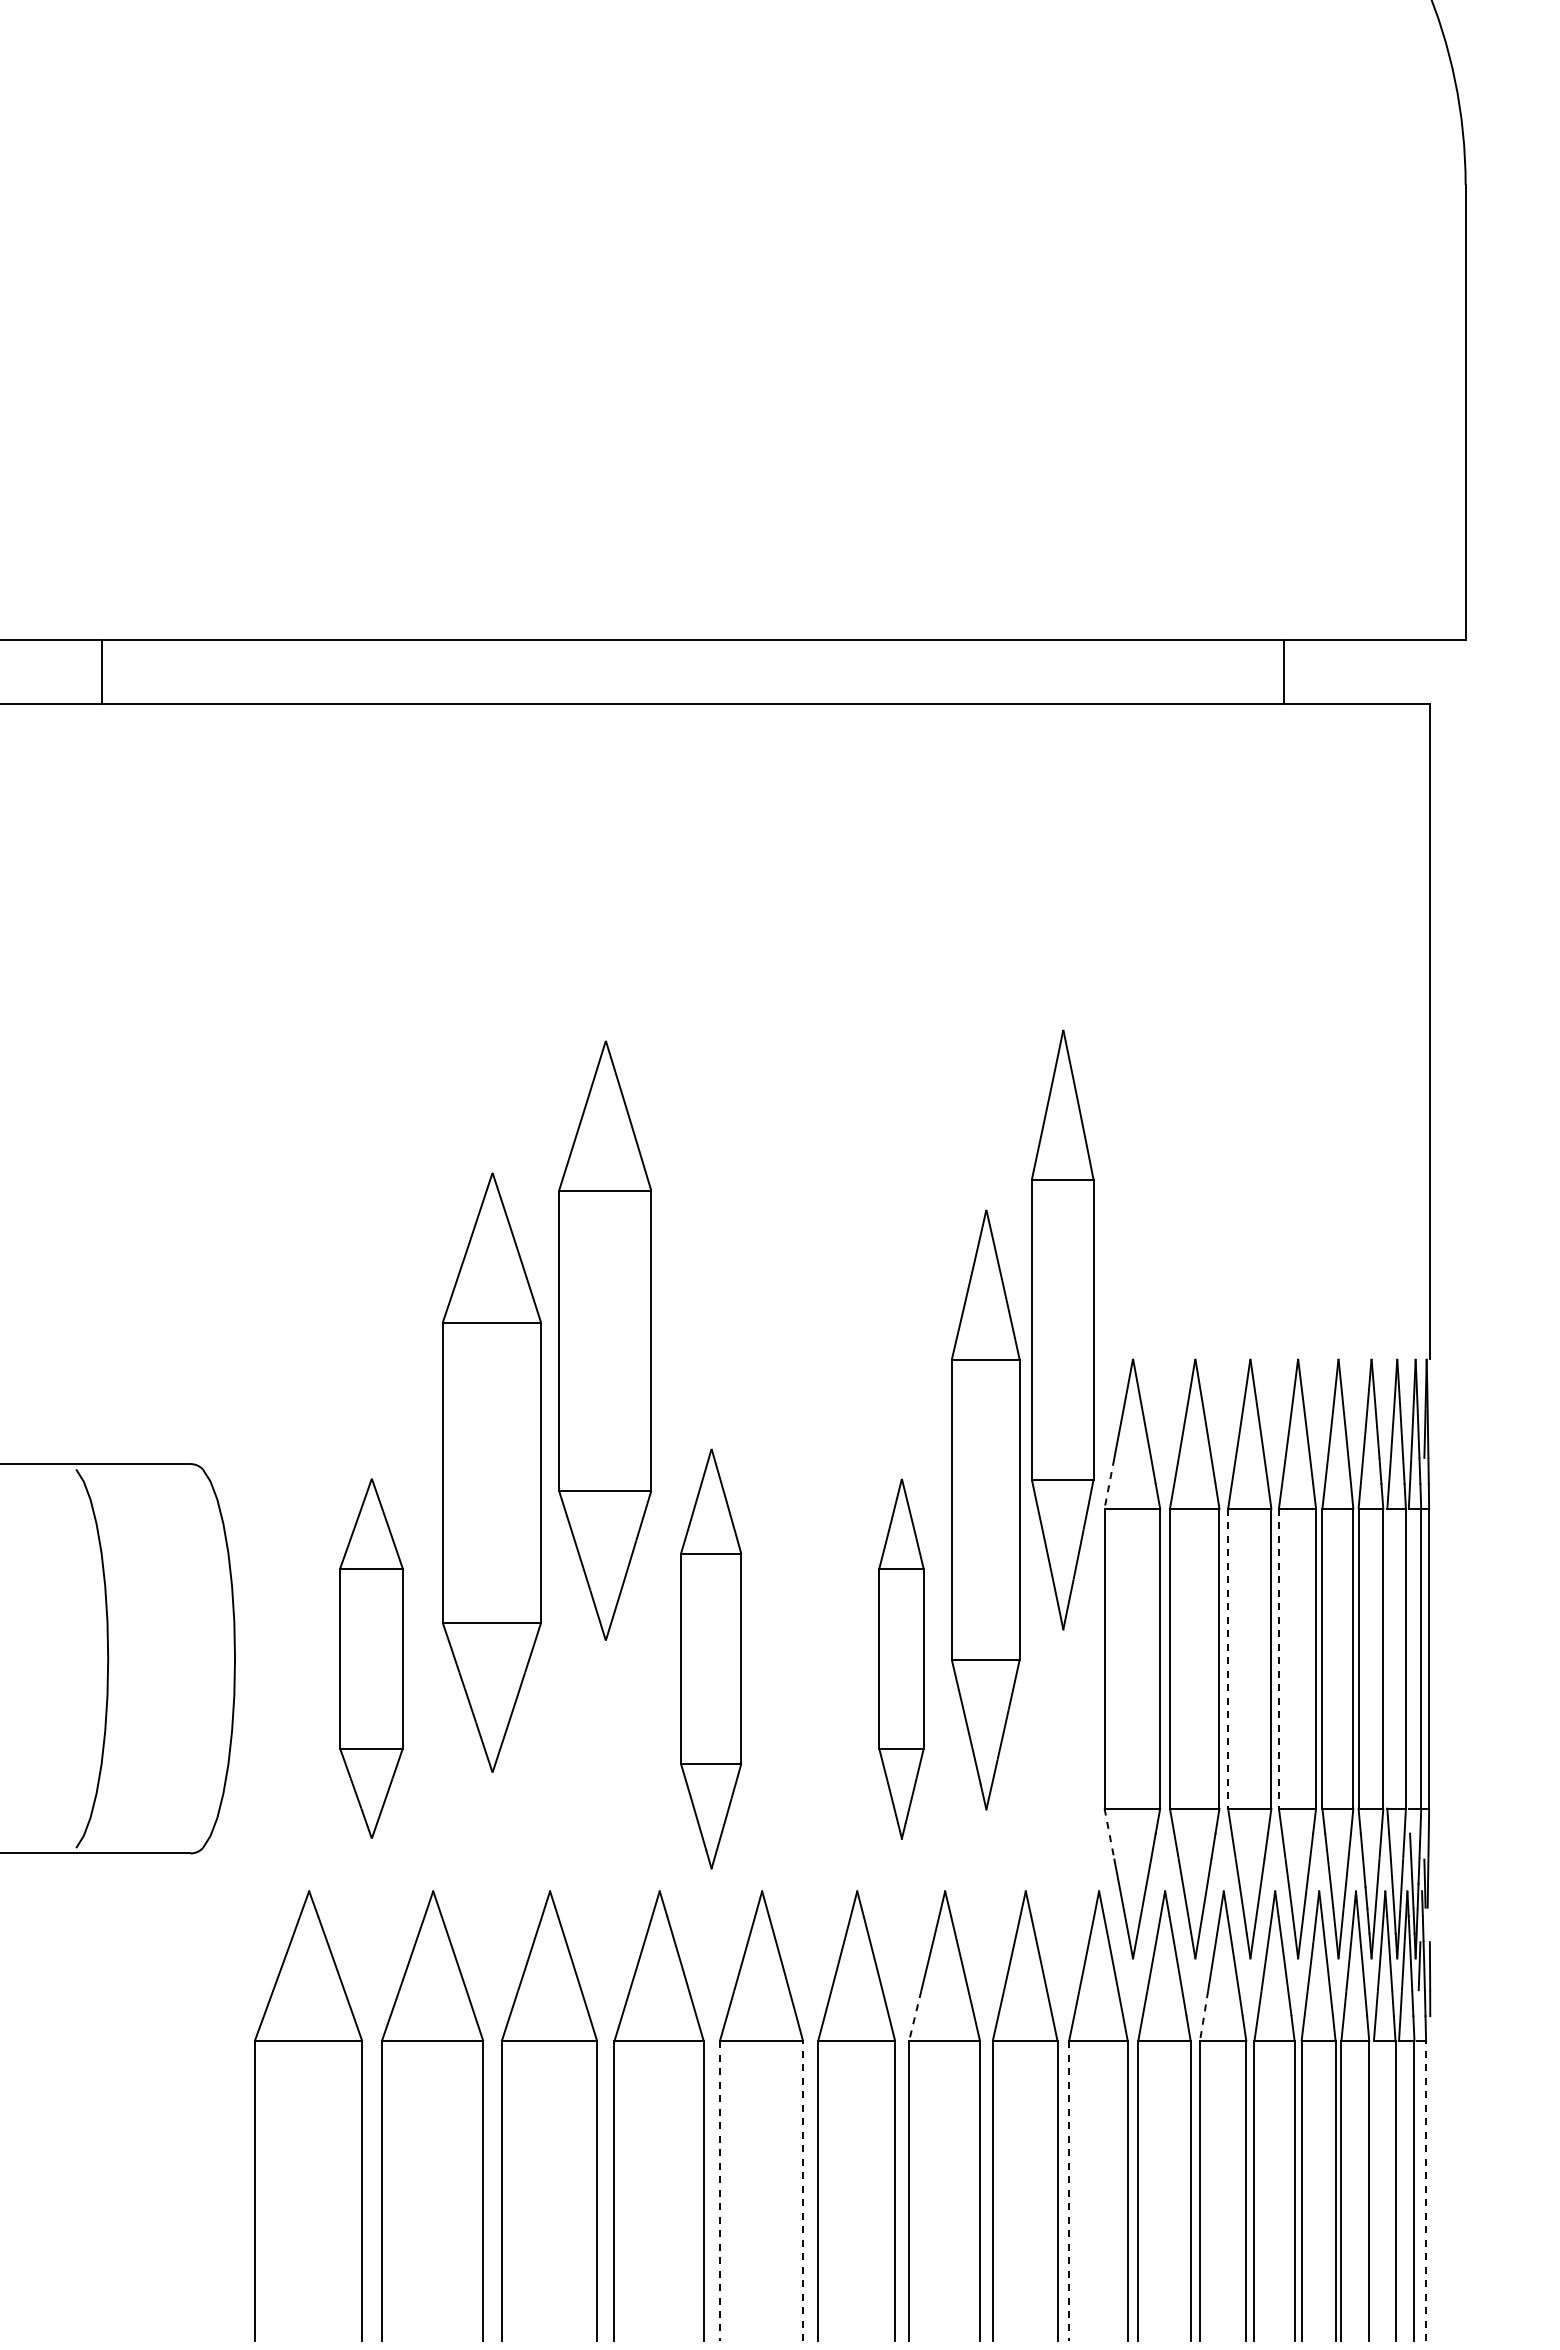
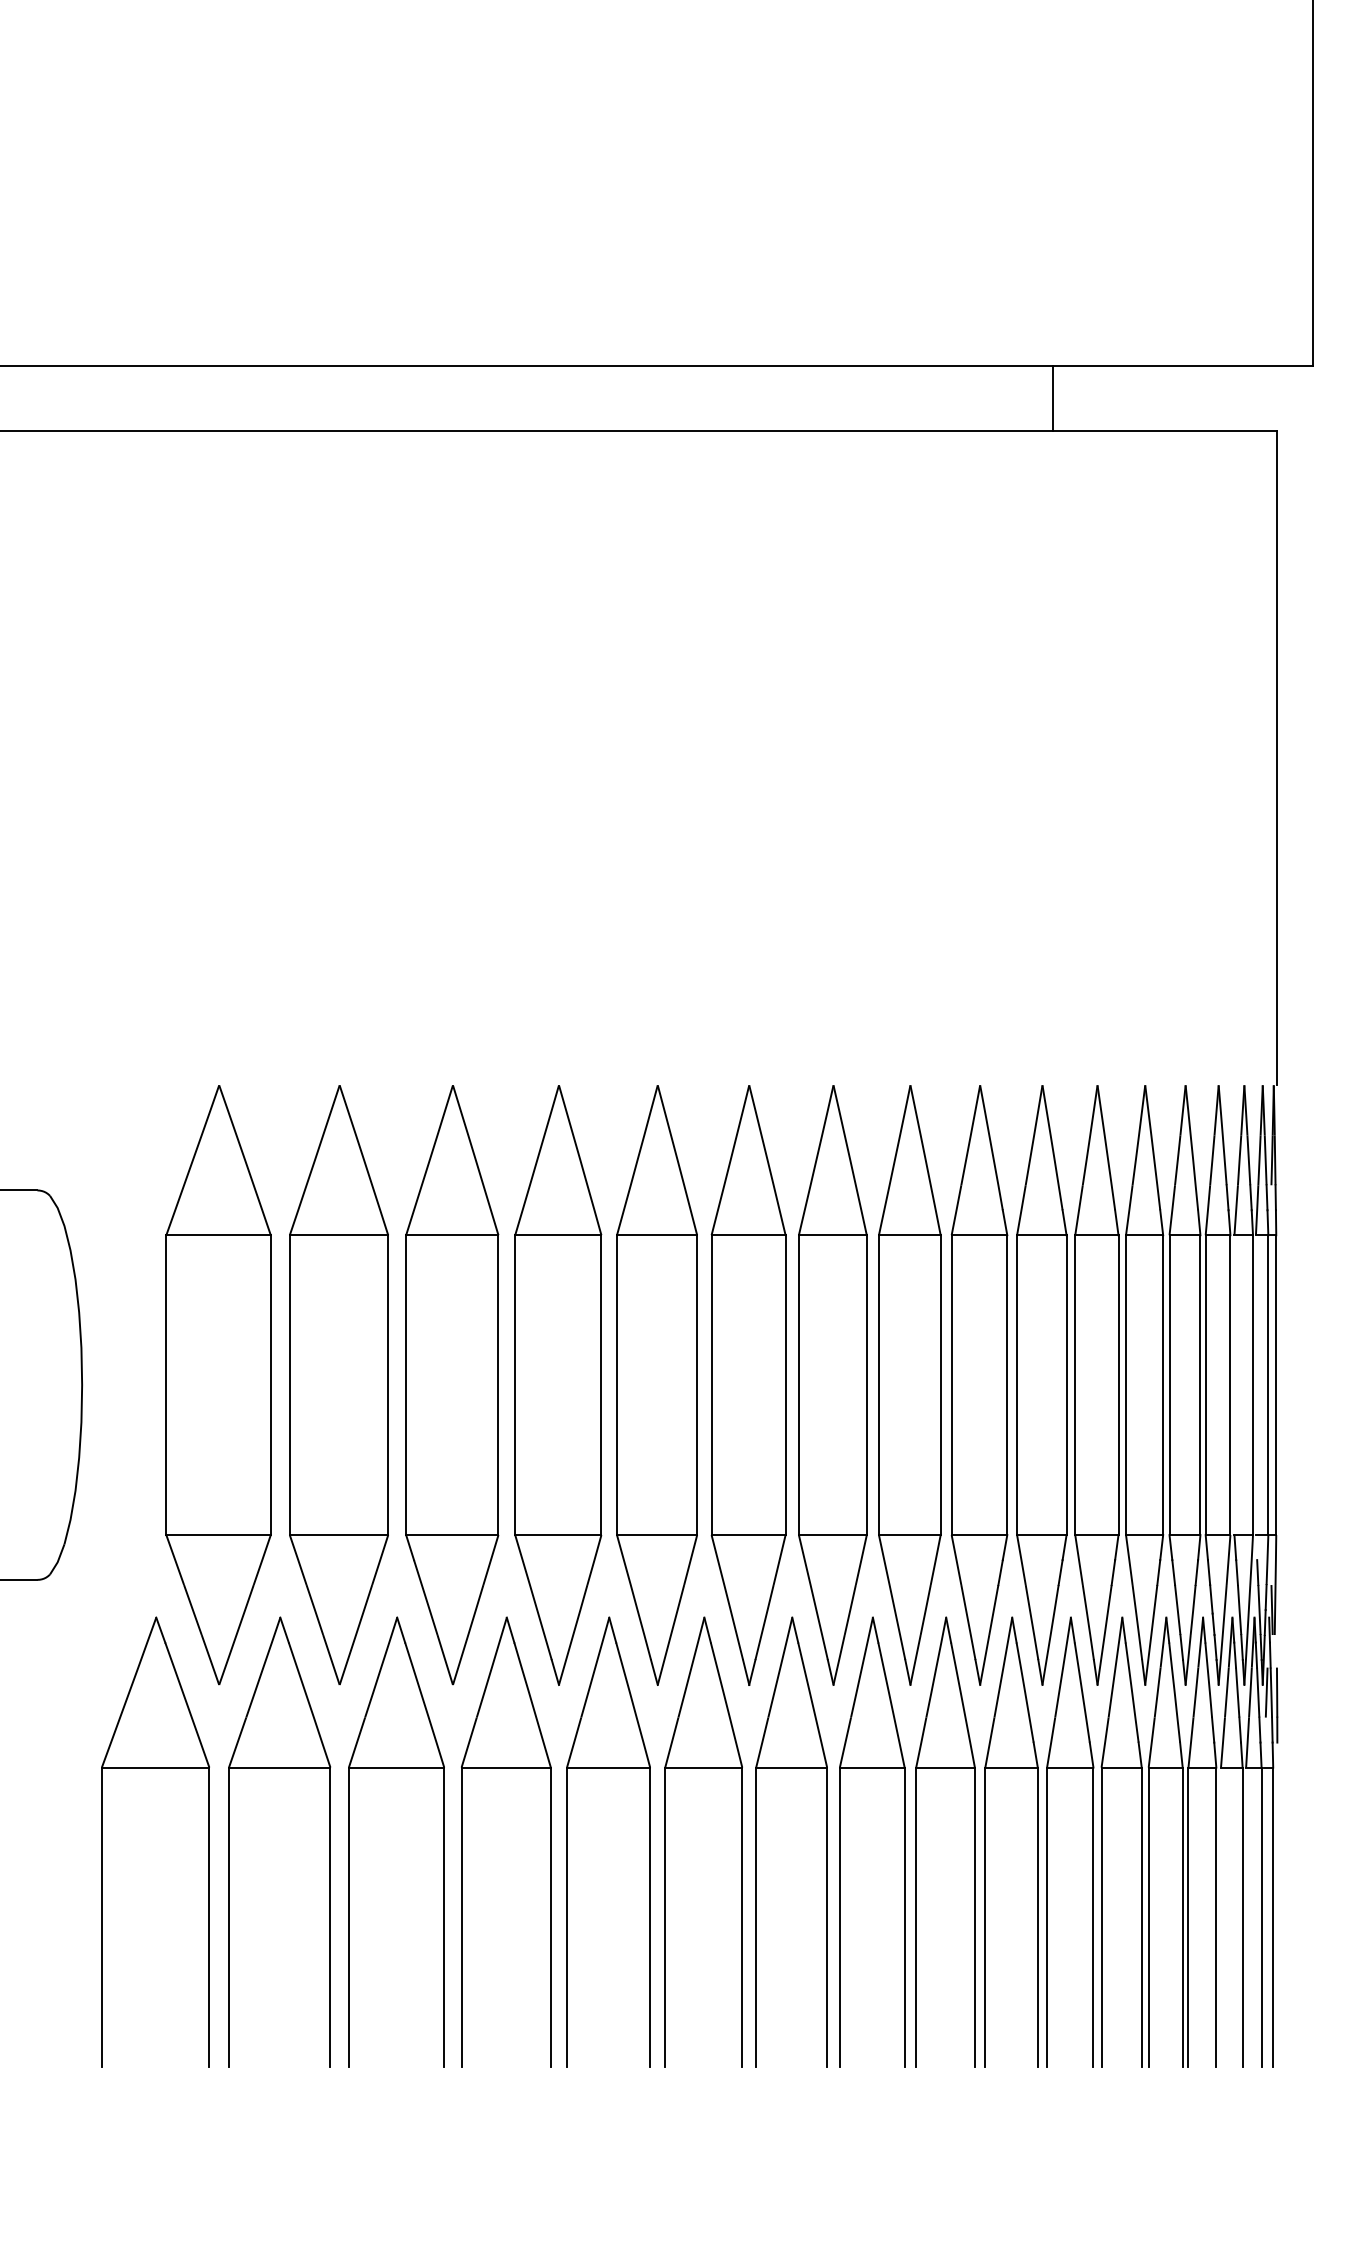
line: (1283, 671) -> (1052, 397), moved
part: (1062, 1329) -> (909, 1384), moved
part: (605, 1340) -> (452, 1384), moved
part: (491, 1472) -> (338, 1384), moved
line: (1109, 1483) -> (956, 1209), dashed -> solid
part: (985, 1509) -> (832, 1384), moved
part: (371, 1658) -> (218, 1384), size x1.67
part: (710, 1658) -> (557, 1384), size x1.43
part: (809, 1658) -> (656, 1384), added
part: (901, 1658) -> (748, 1384), size x1.67
line: (1228, 1658) -> (1075, 1384), dashed -> solid
line: (1278, 1658) -> (1125, 1384), dashed -> solid
line: (1109, 1833) -> (956, 1559), dashed -> solid
line: (915, 2016) -> (762, 1742), dashed -> solid
line: (1204, 2016) -> (1051, 1742), dashed -> solid
line: (719, 2191) -> (566, 1917), dashed -> solid
line: (803, 2191) -> (650, 1917), dashed -> solid
line: (1069, 2191) -> (916, 1917), dashed -> solid
line: (1426, 2191) -> (1273, 1917), dashed -> solid

